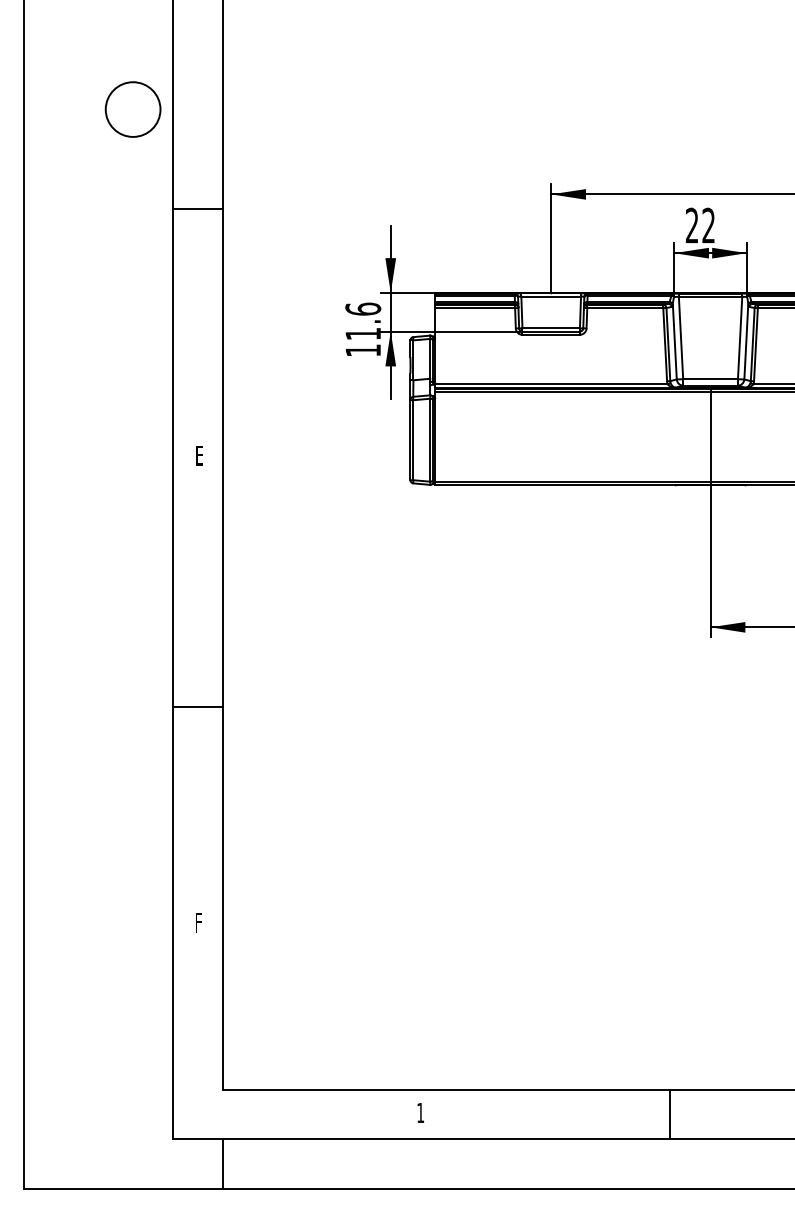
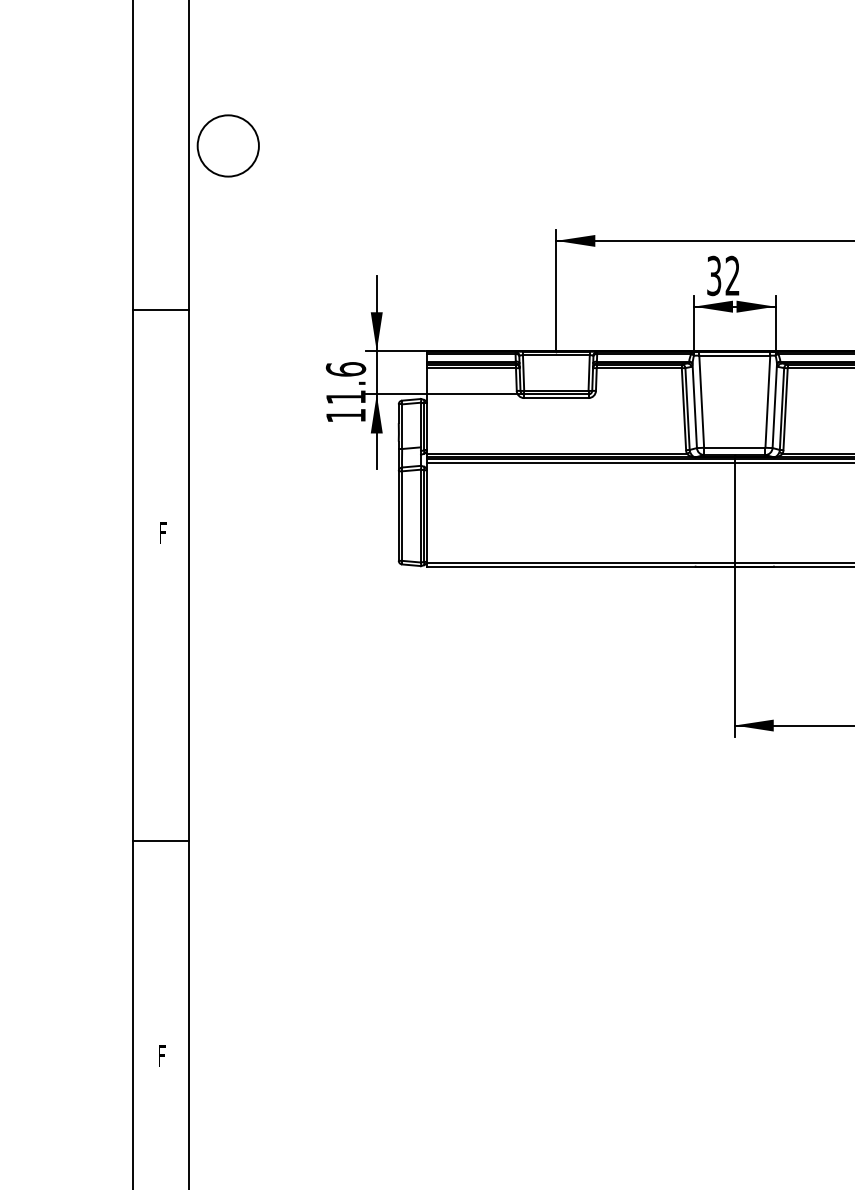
circle: (132, 109) -> (227, 145), moved
line: (197, 209) -> (160, 310), moved
text: (692, 225) -> (714, 275), 22 -> 32
text: (199, 455) -> (162, 533), E -> F
line: (197, 706) -> (160, 841), moved

